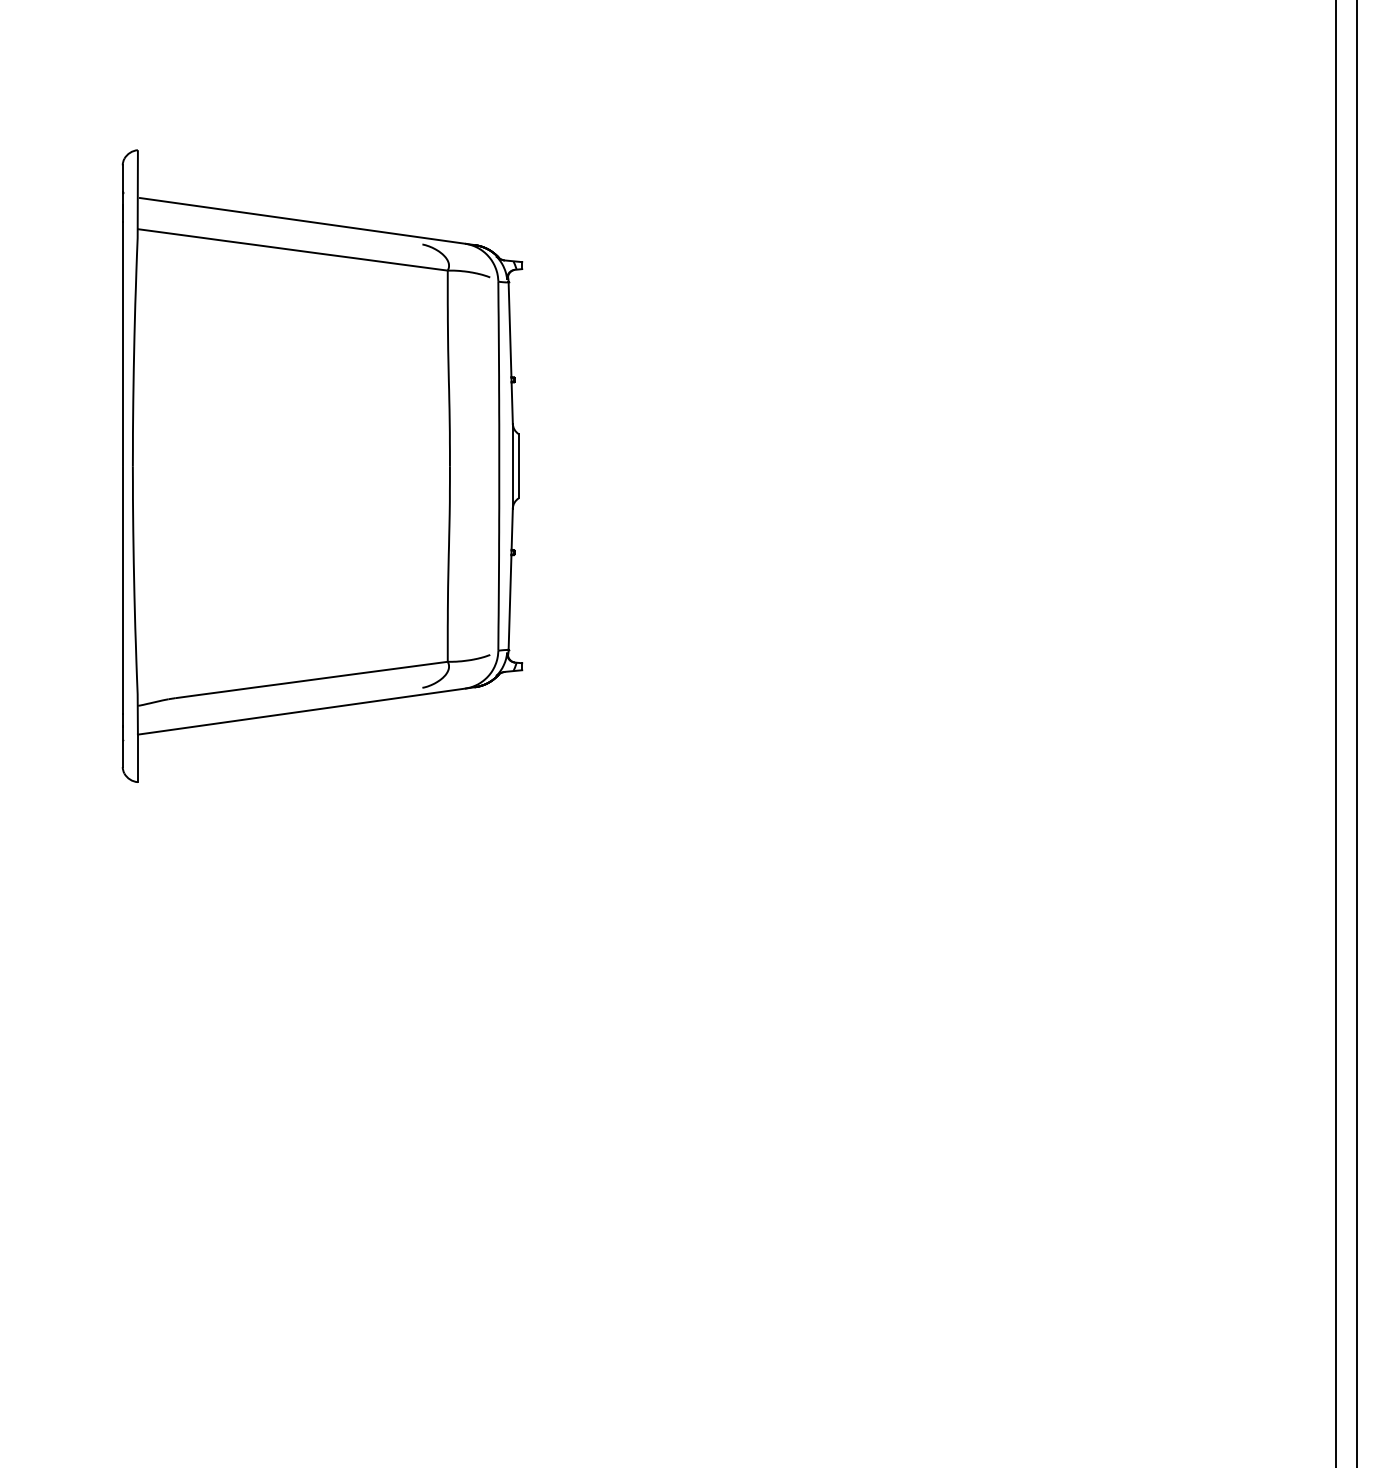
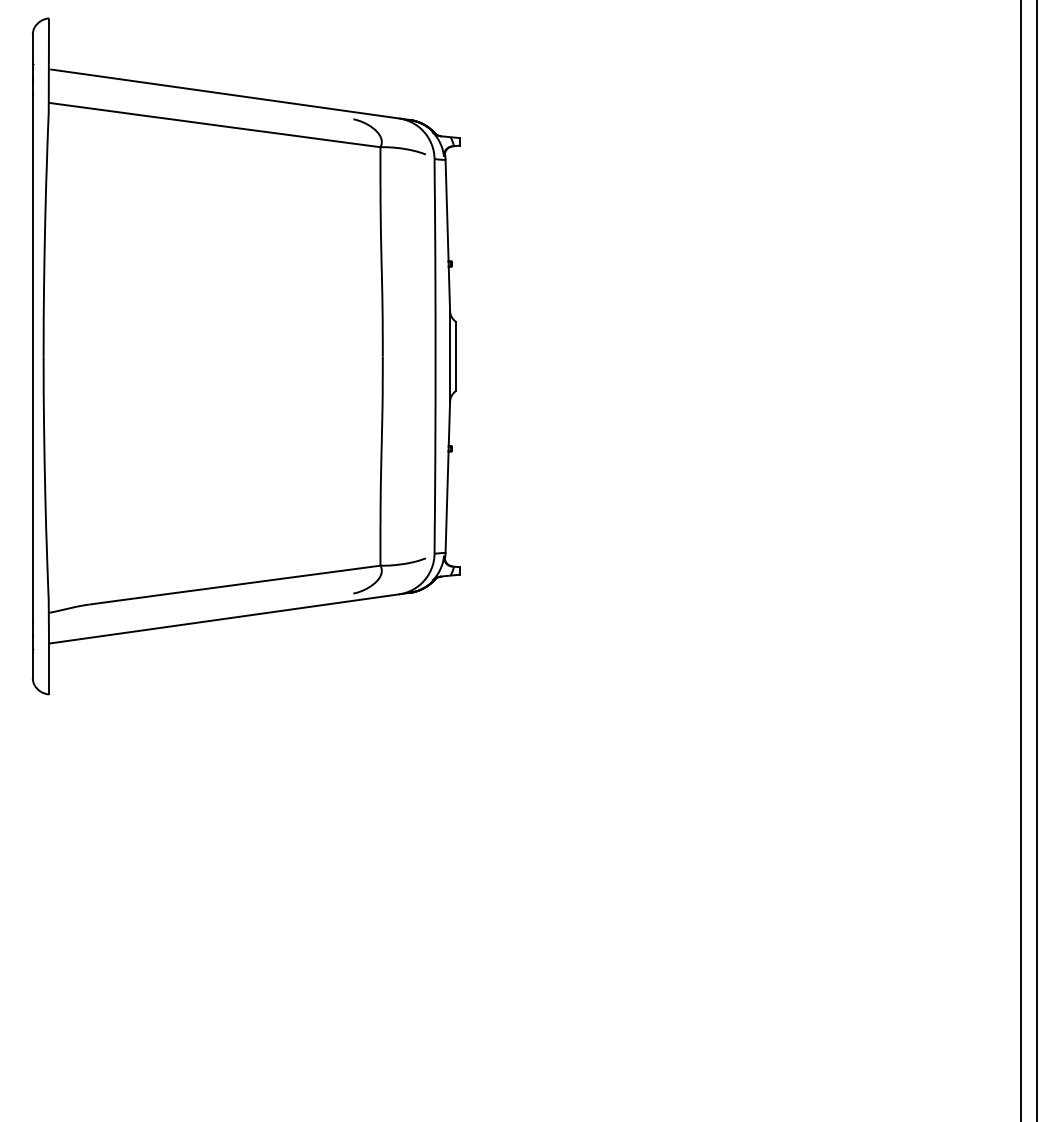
part: (322, 465) -> (246, 355), size x1.4

